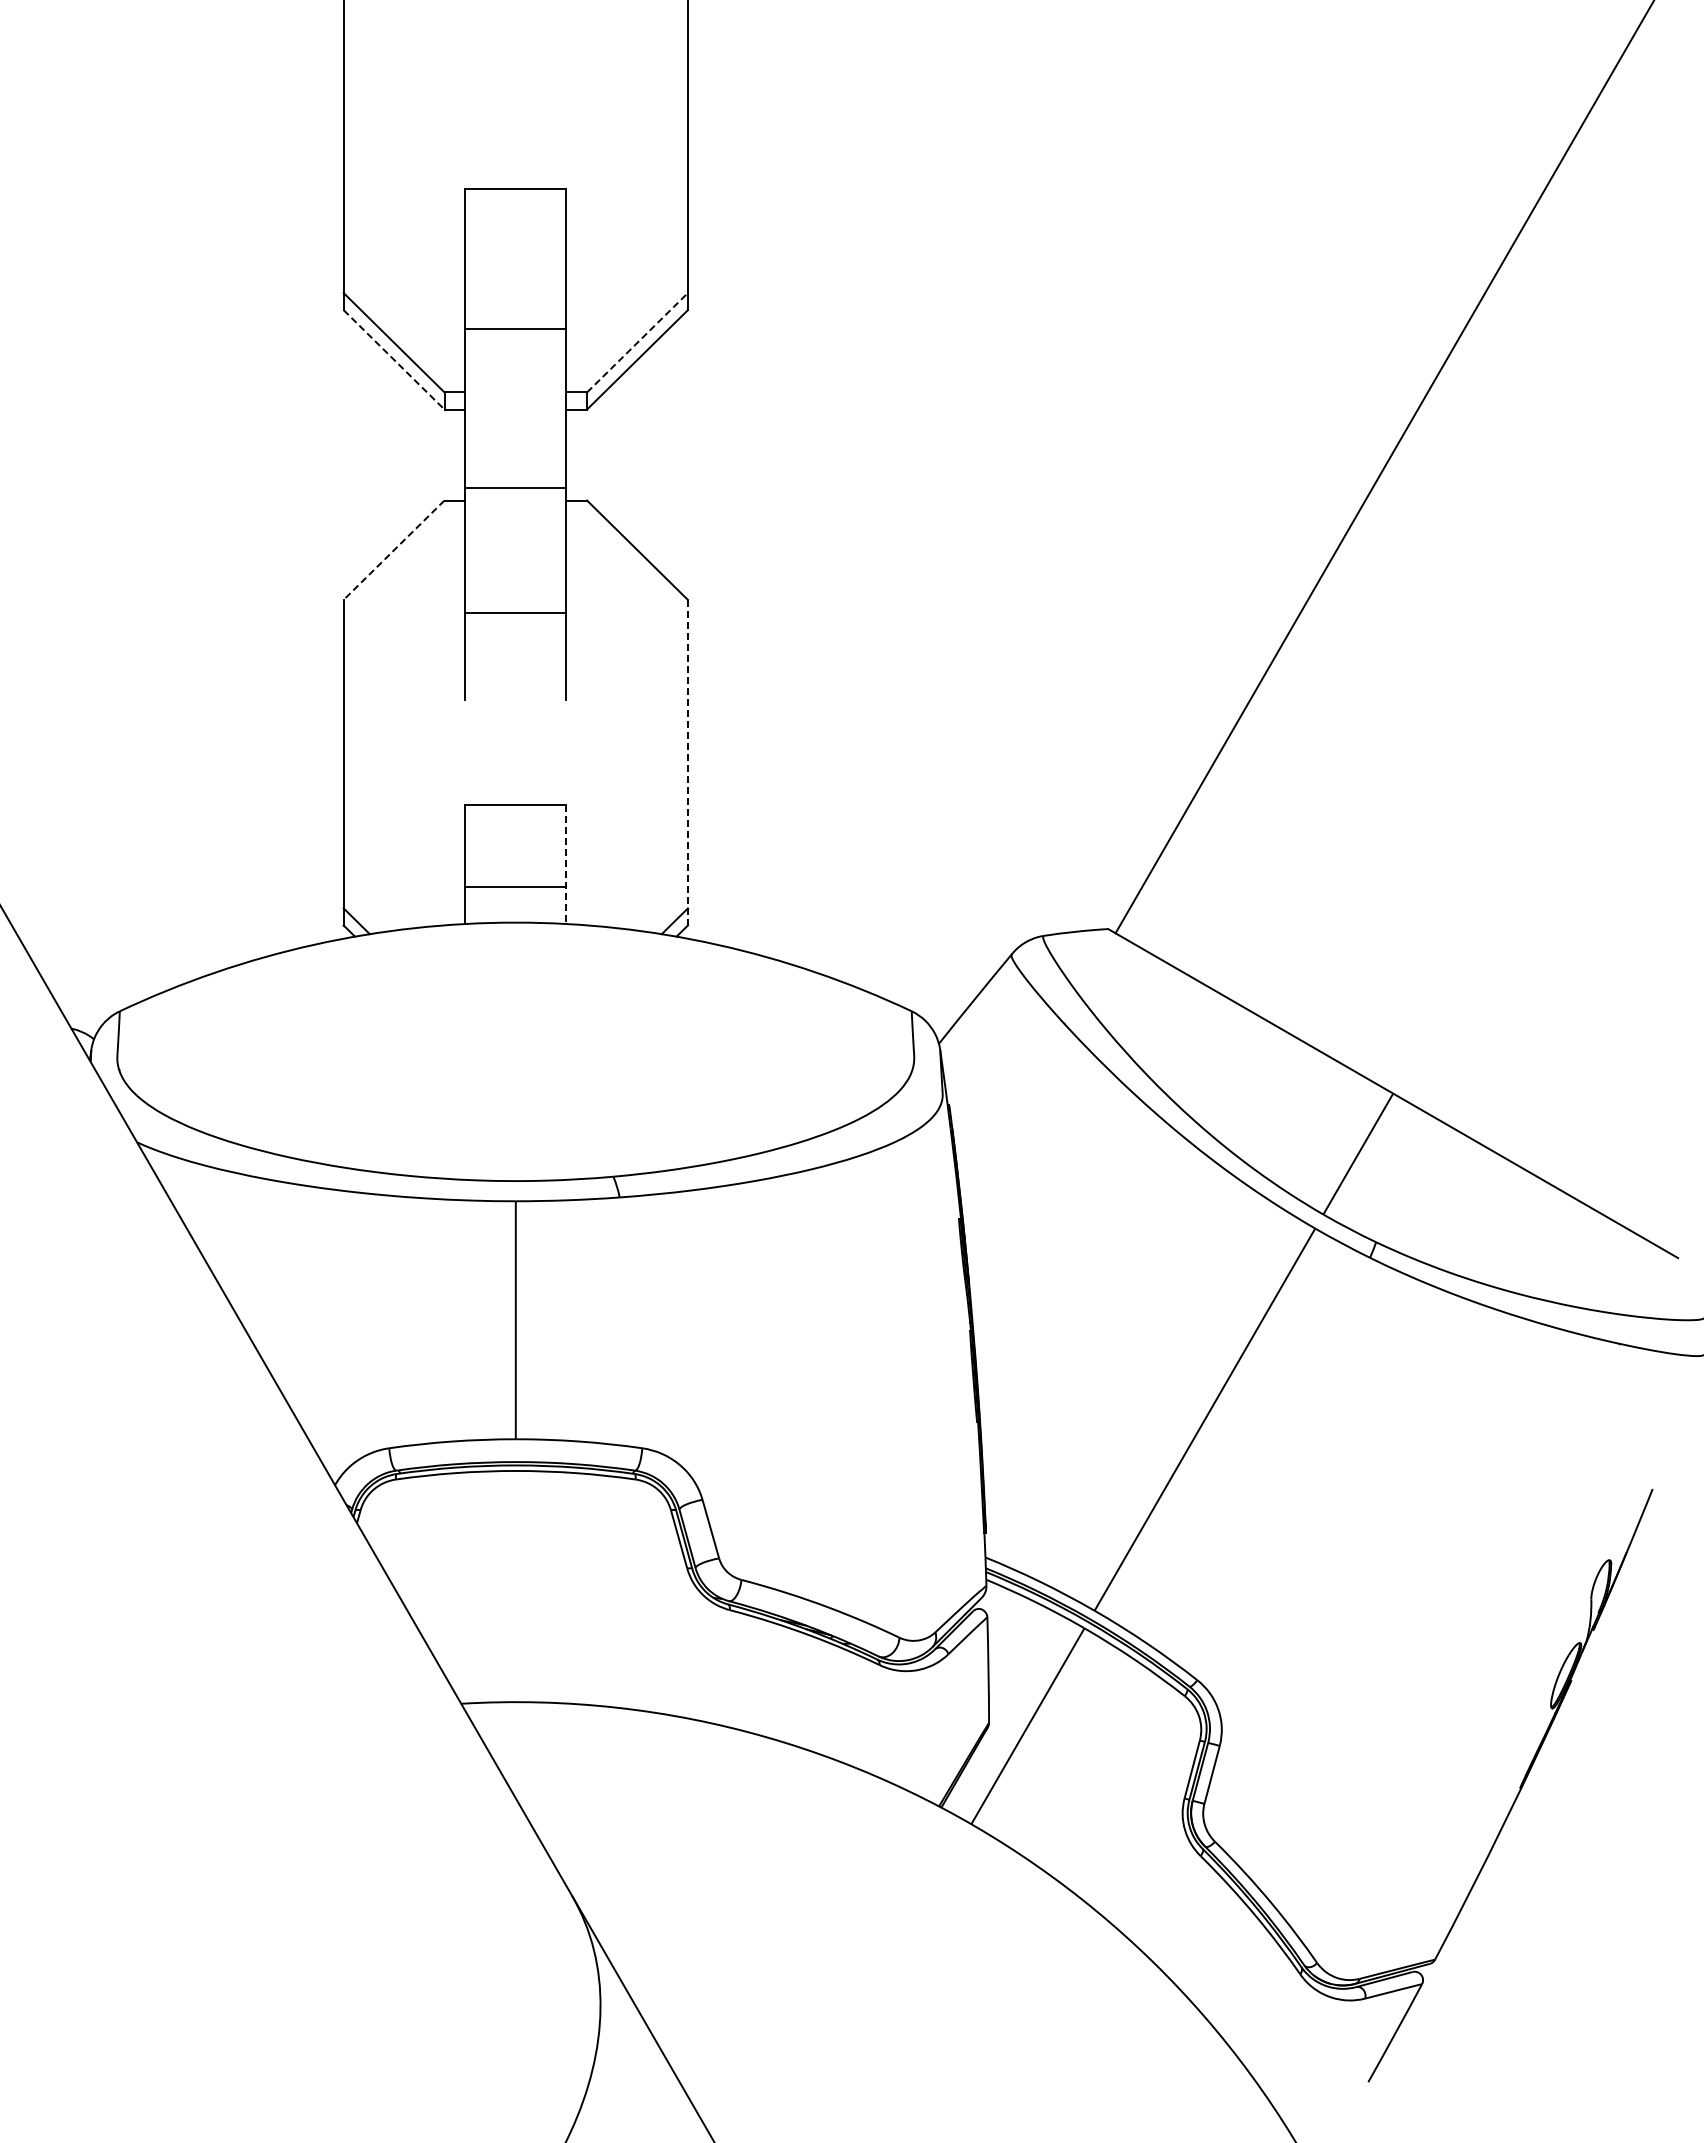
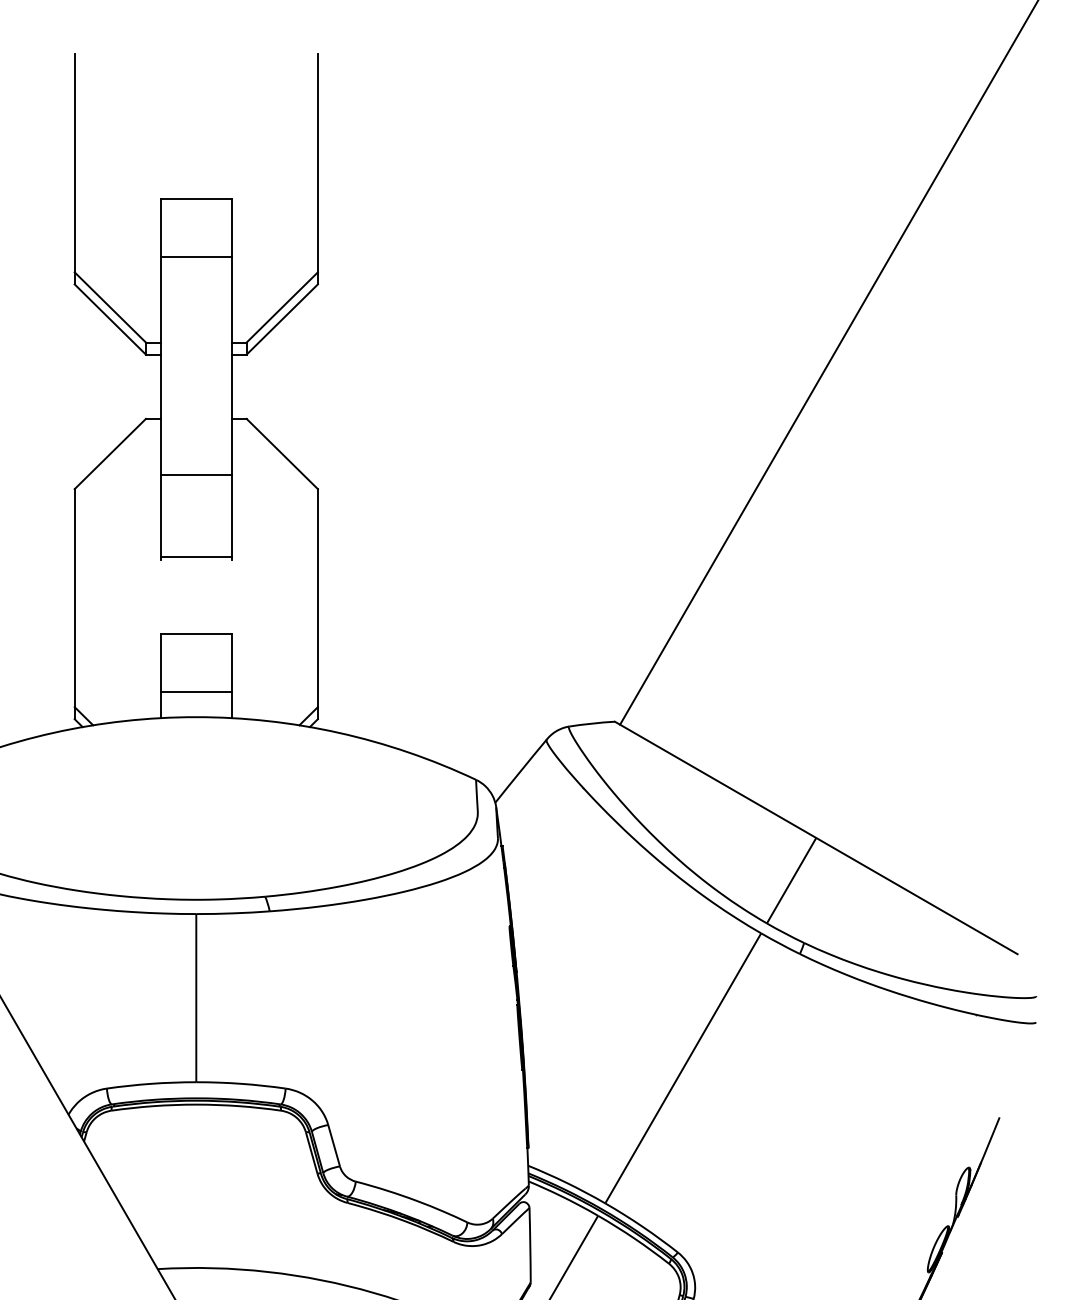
line: (515, 328) -> (196, 257), moved
line: (637, 342) -> (282, 307), dashed -> solid
line: (394, 359) -> (110, 319), dashed -> solid
line: (515, 488) -> (196, 475), moved
line: (394, 550) -> (110, 454), dashed -> solid
line: (515, 612) -> (196, 557), moved
line: (687, 762) -> (317, 604), dashed -> solid
line: (566, 864) -> (232, 676), dashed -> solid

